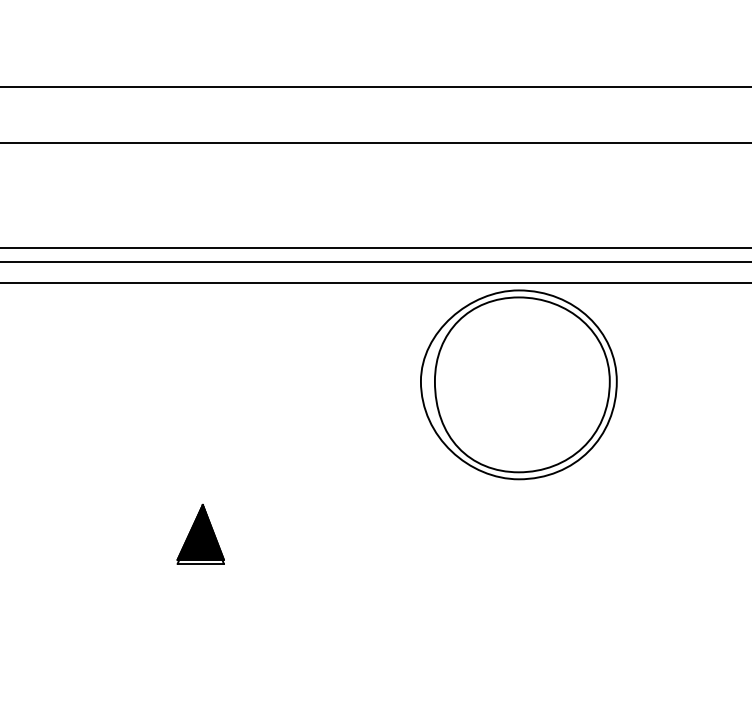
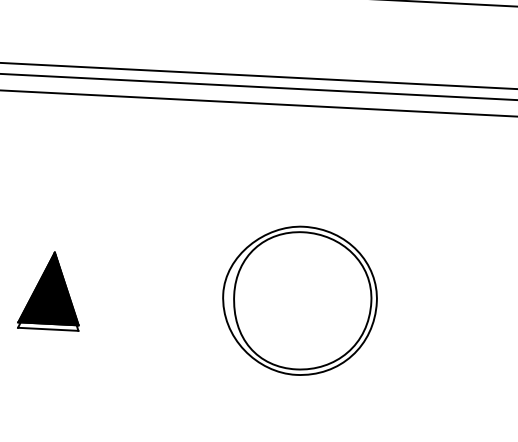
part: (518, 384) -> (299, 300), moved
part: (200, 534) -> (50, 291), size x1.67

